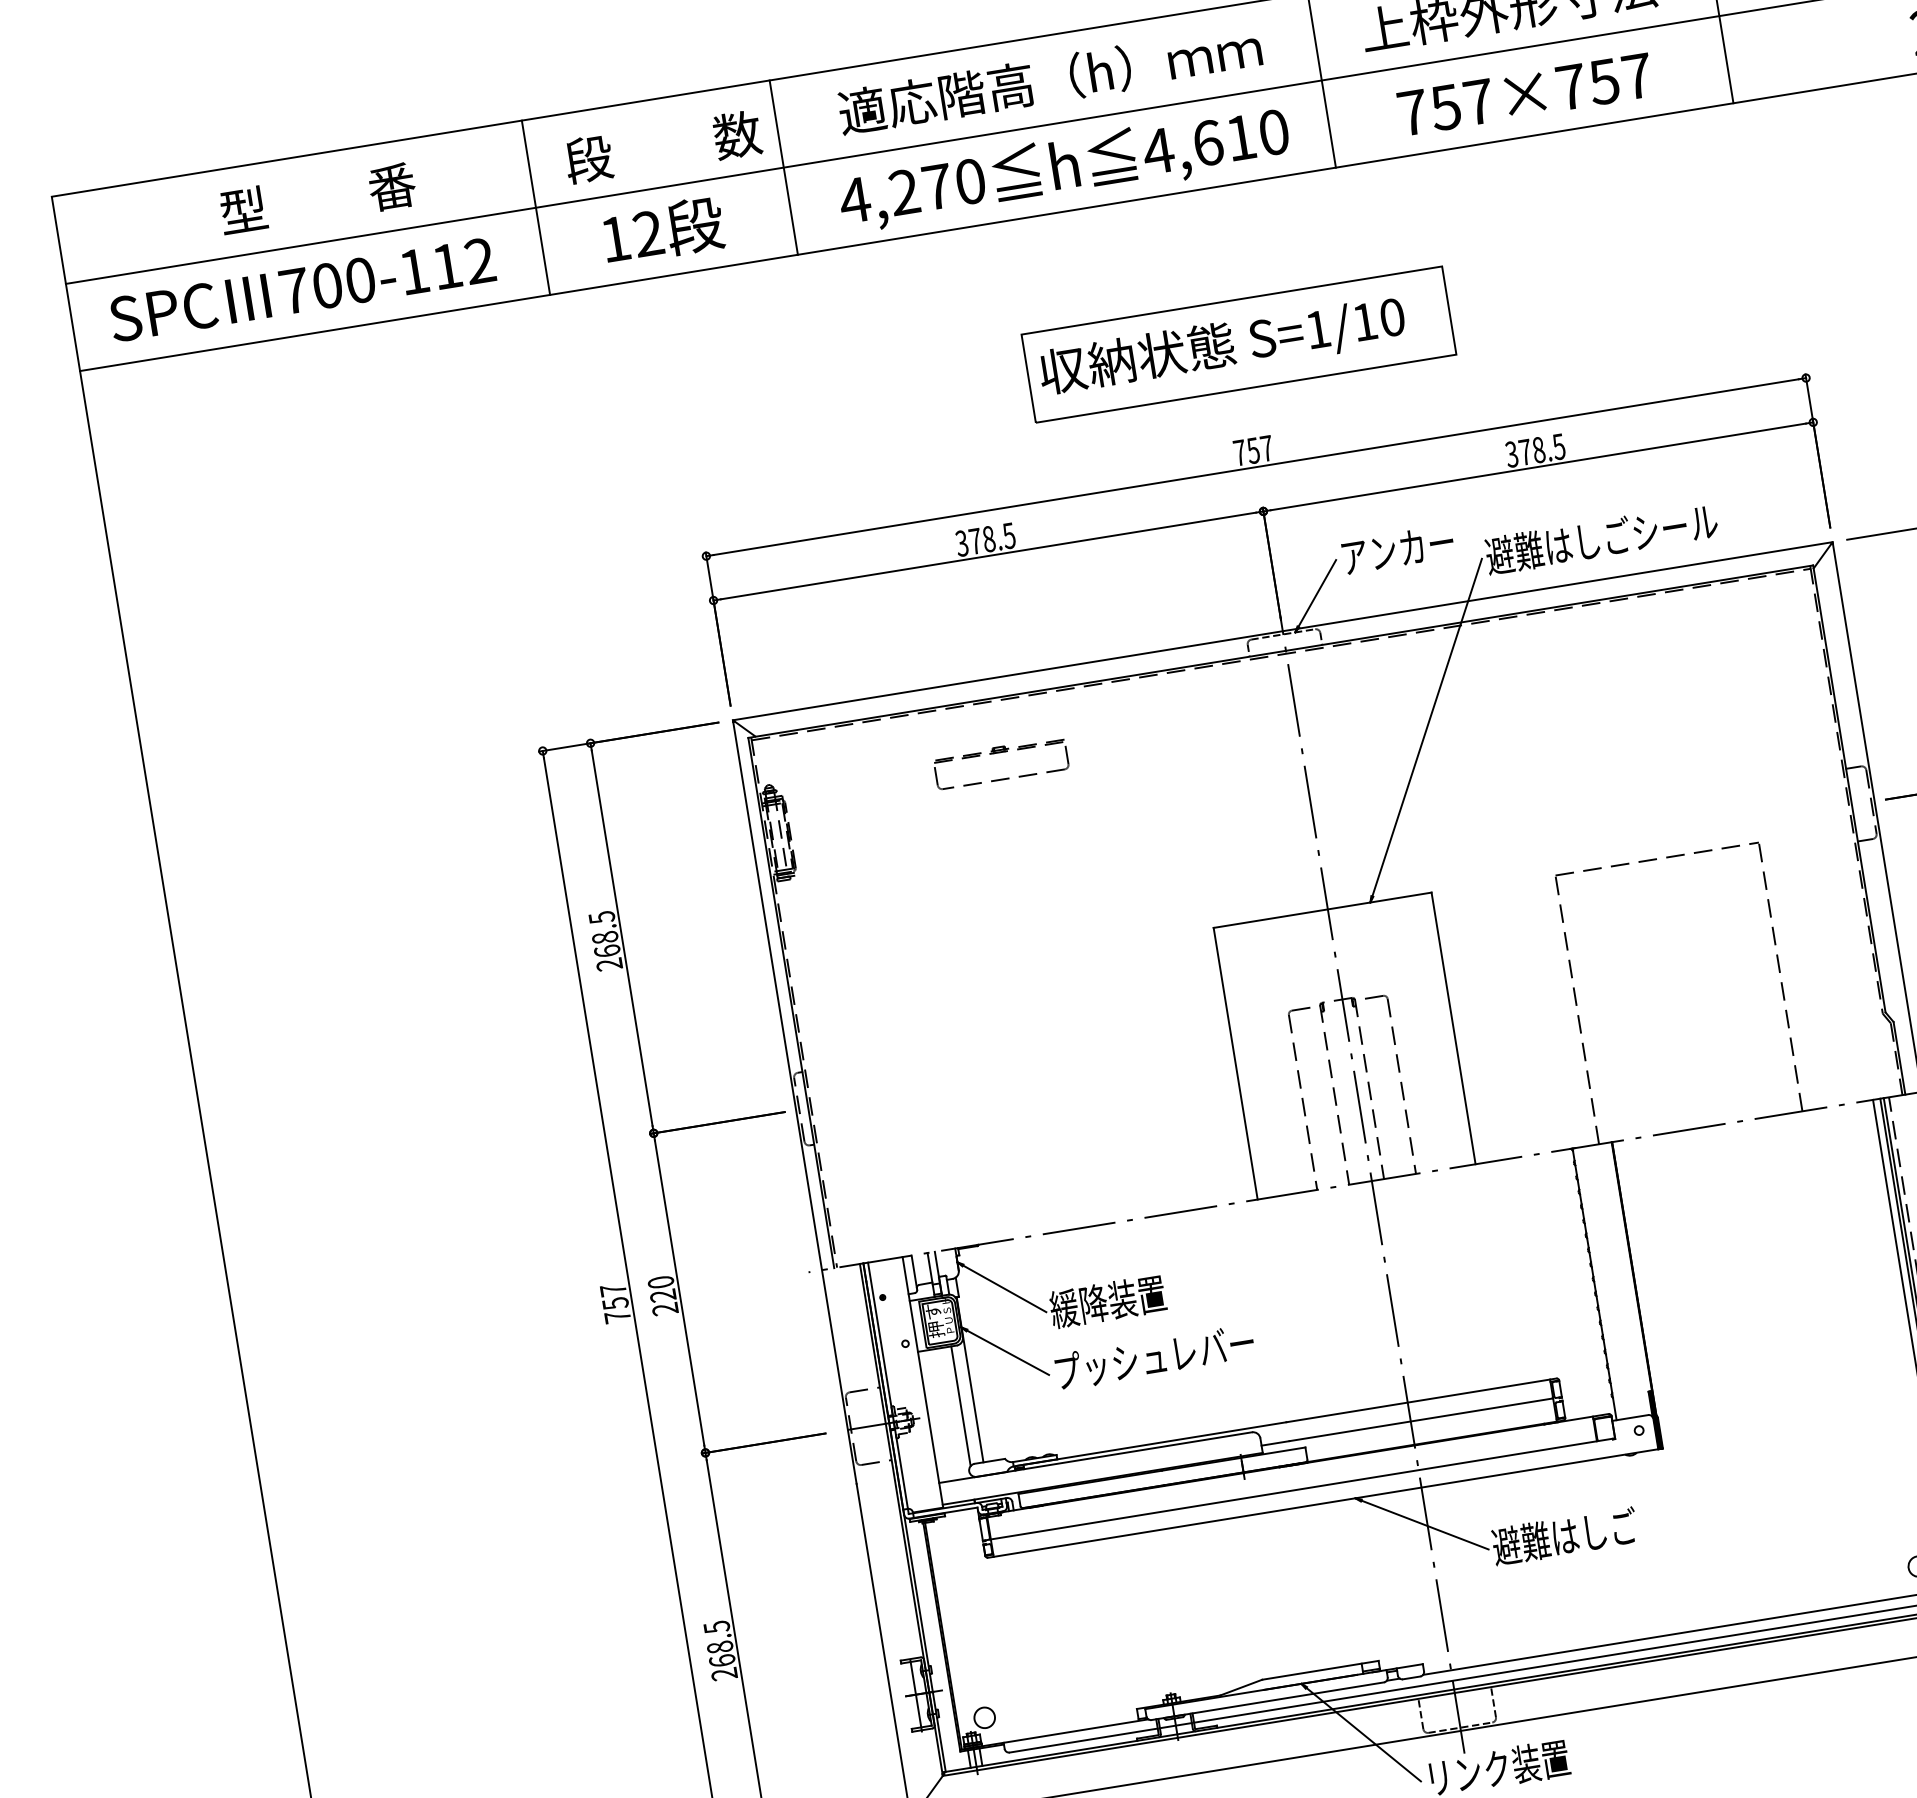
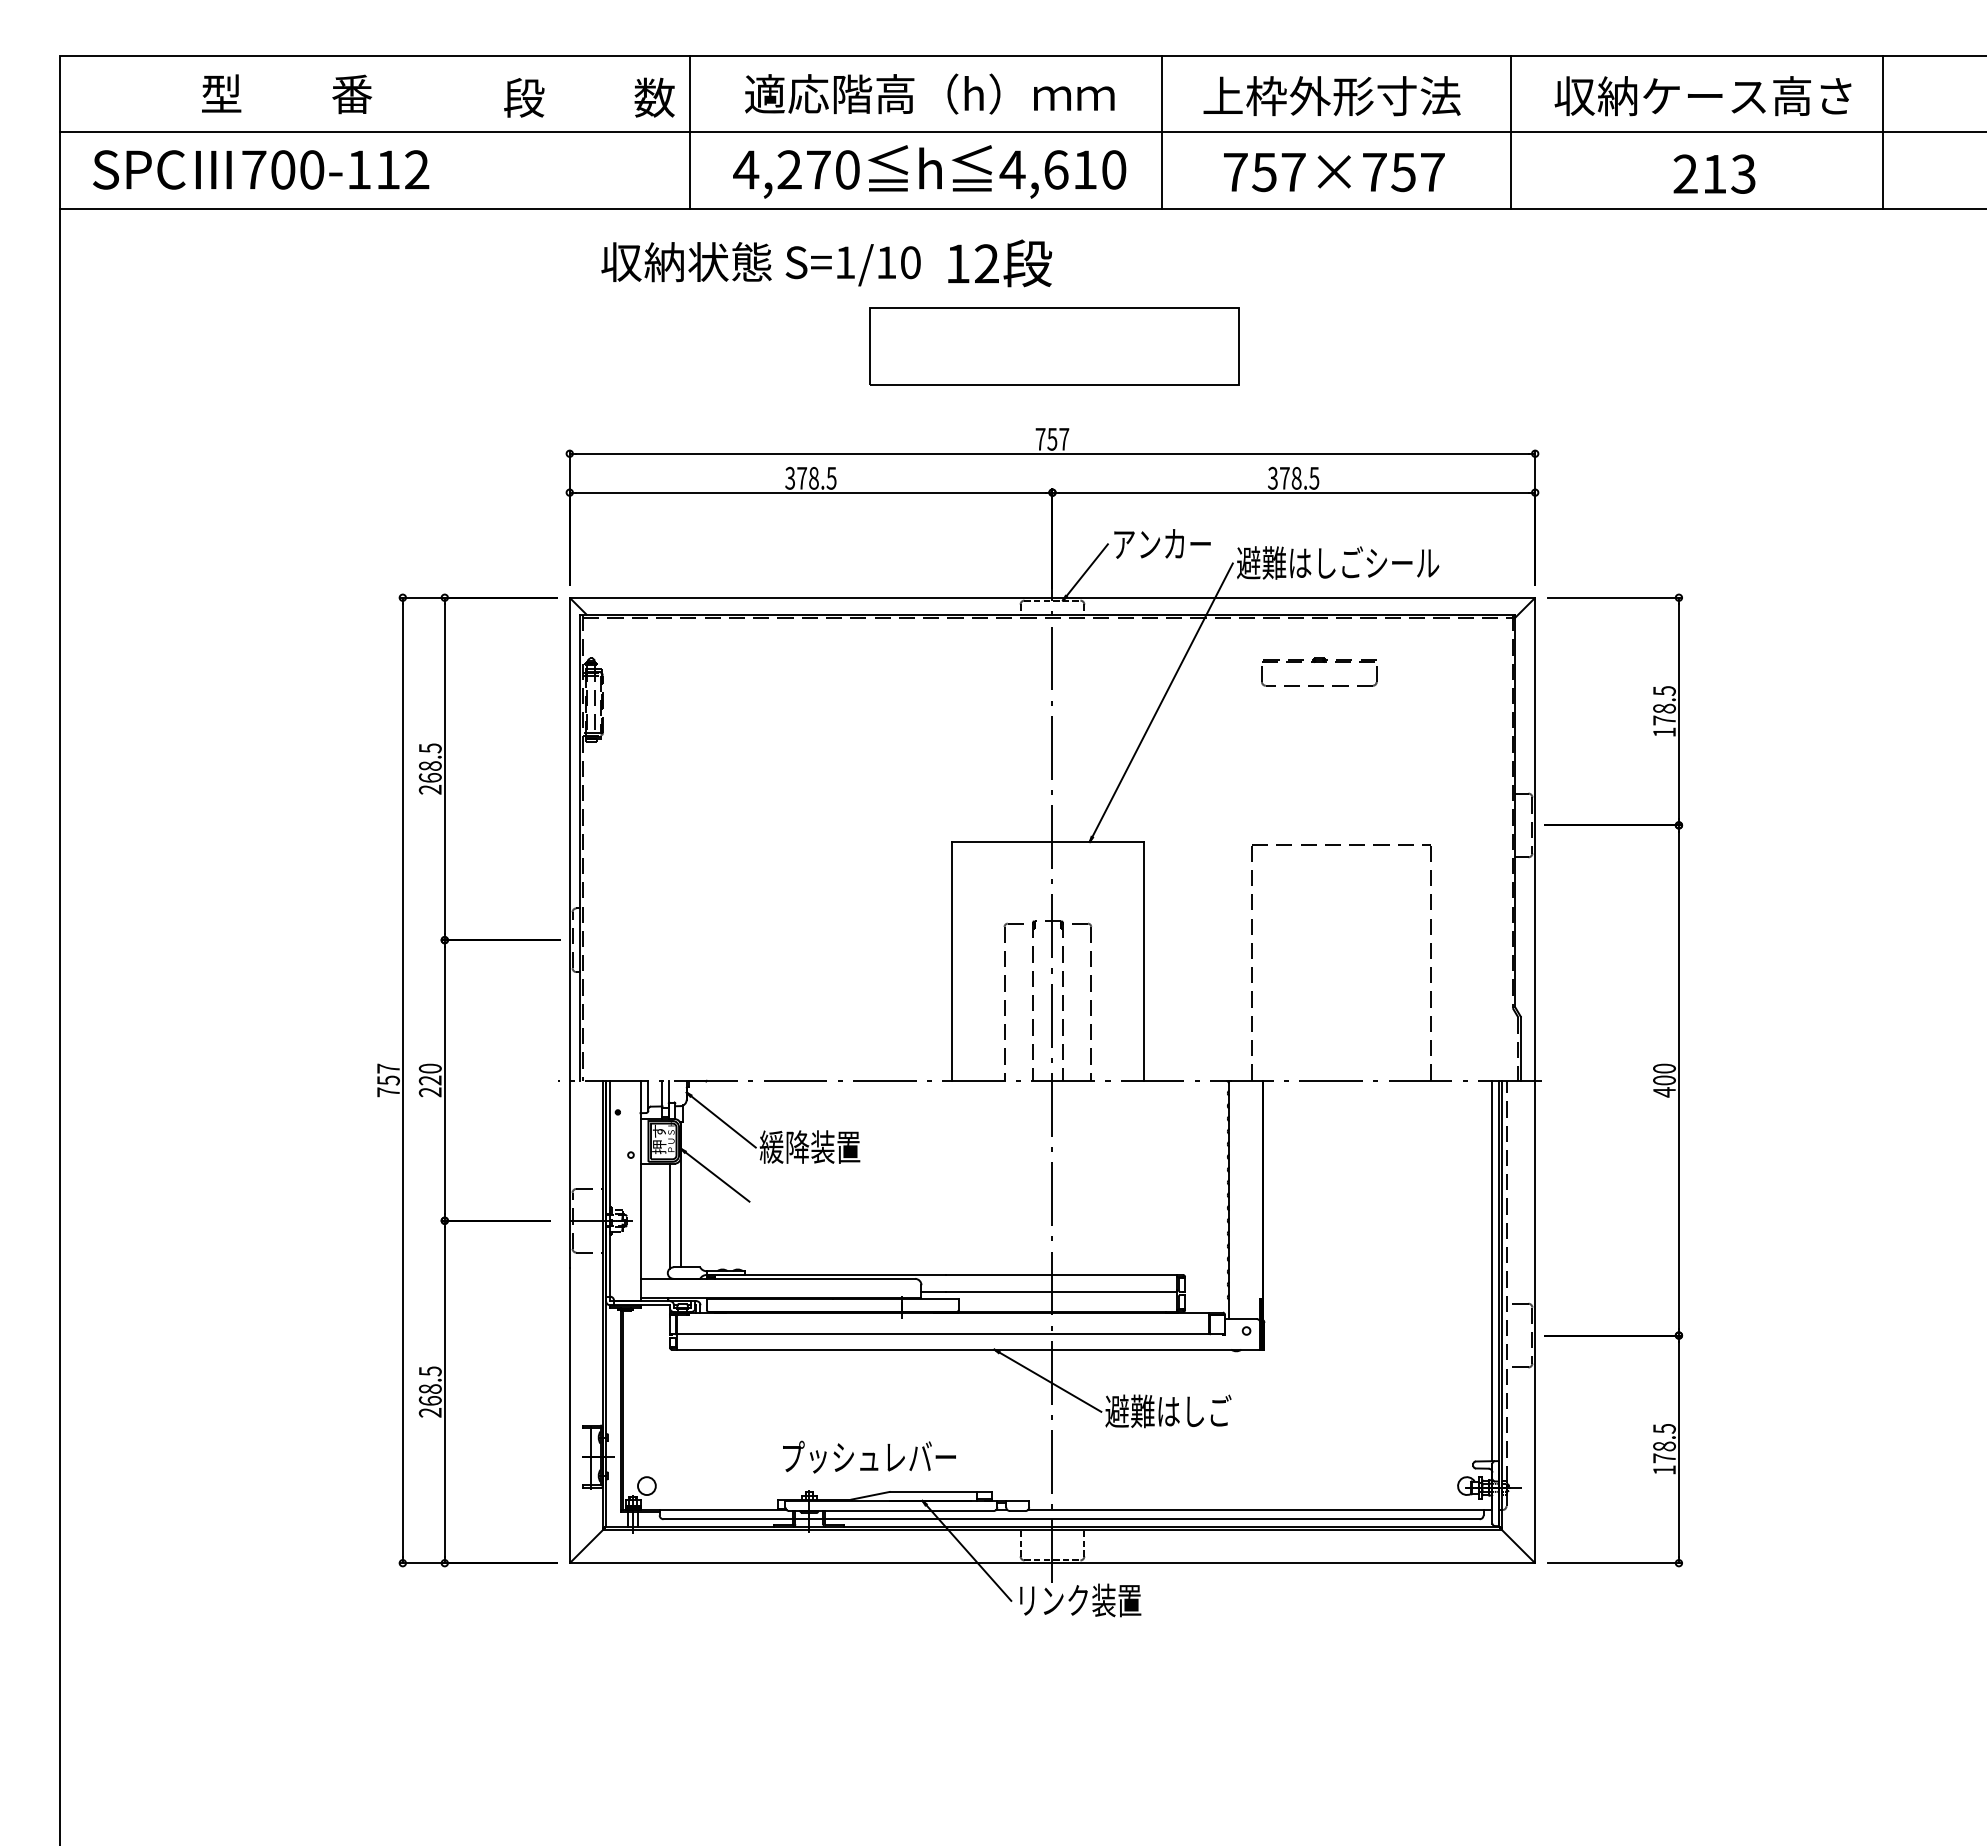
line: (536, 207) -> (472, 131), removed
text: (663, 230) -> (1000, 263), moved
text: (1221, 347) -> (760, 264), moved
part: (999, 752) -> (1319, 662), moved
text: (1154, 1356) -> (869, 1456), moved

